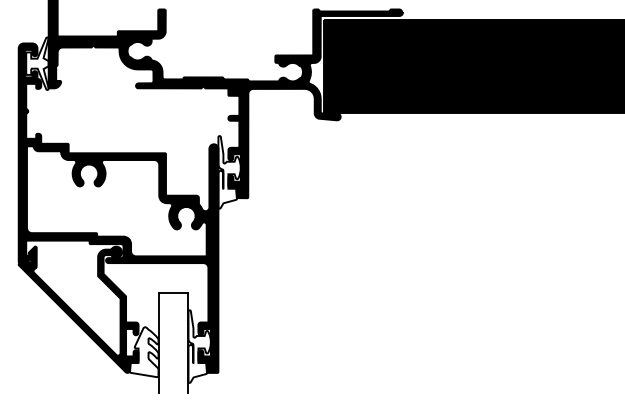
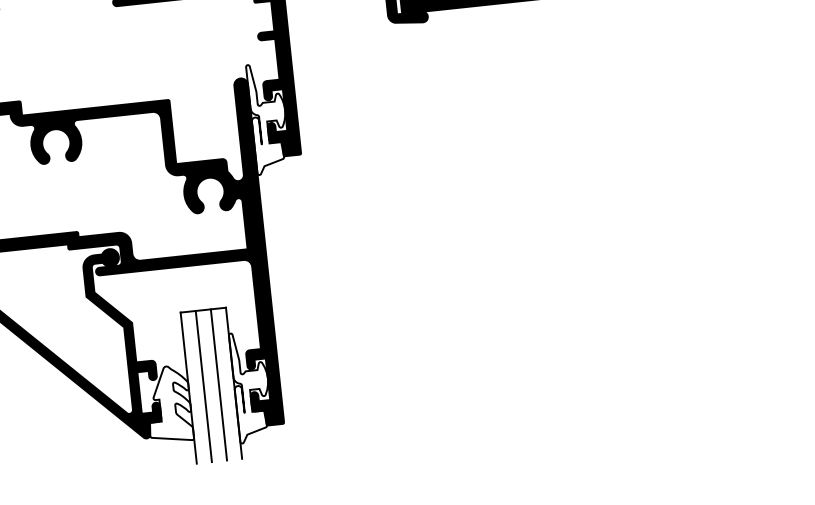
line: (168, 342) -> (203, 385), added
line: (178, 342) -> (218, 384), added

